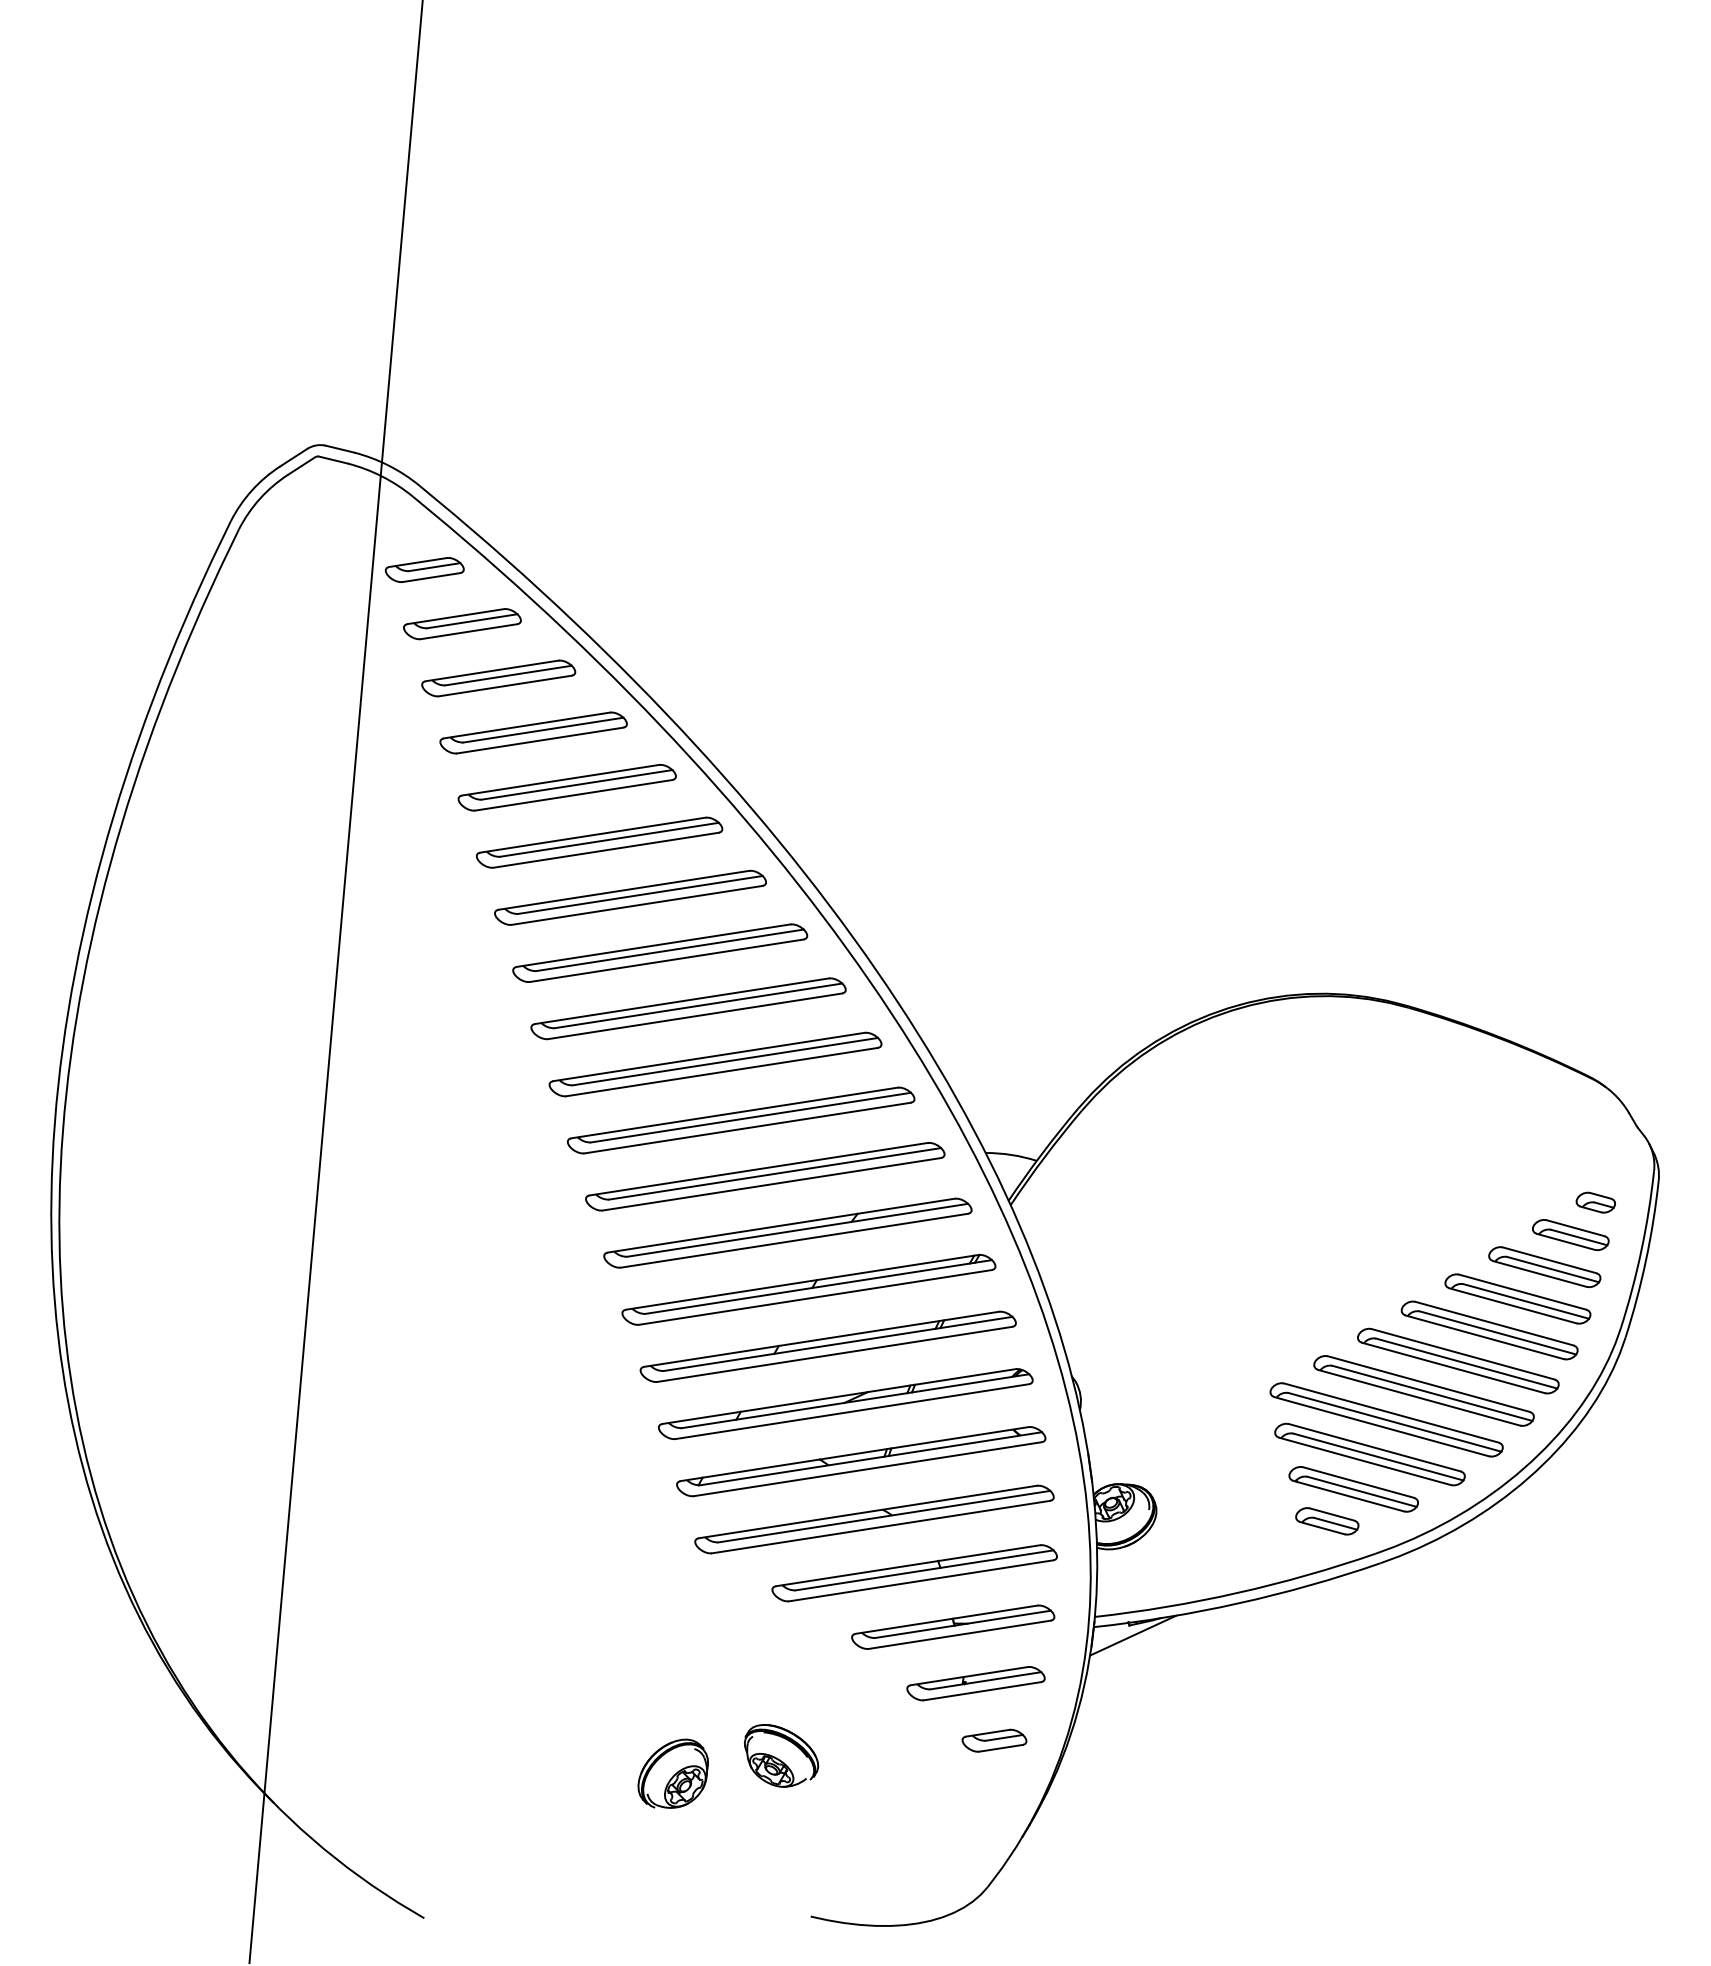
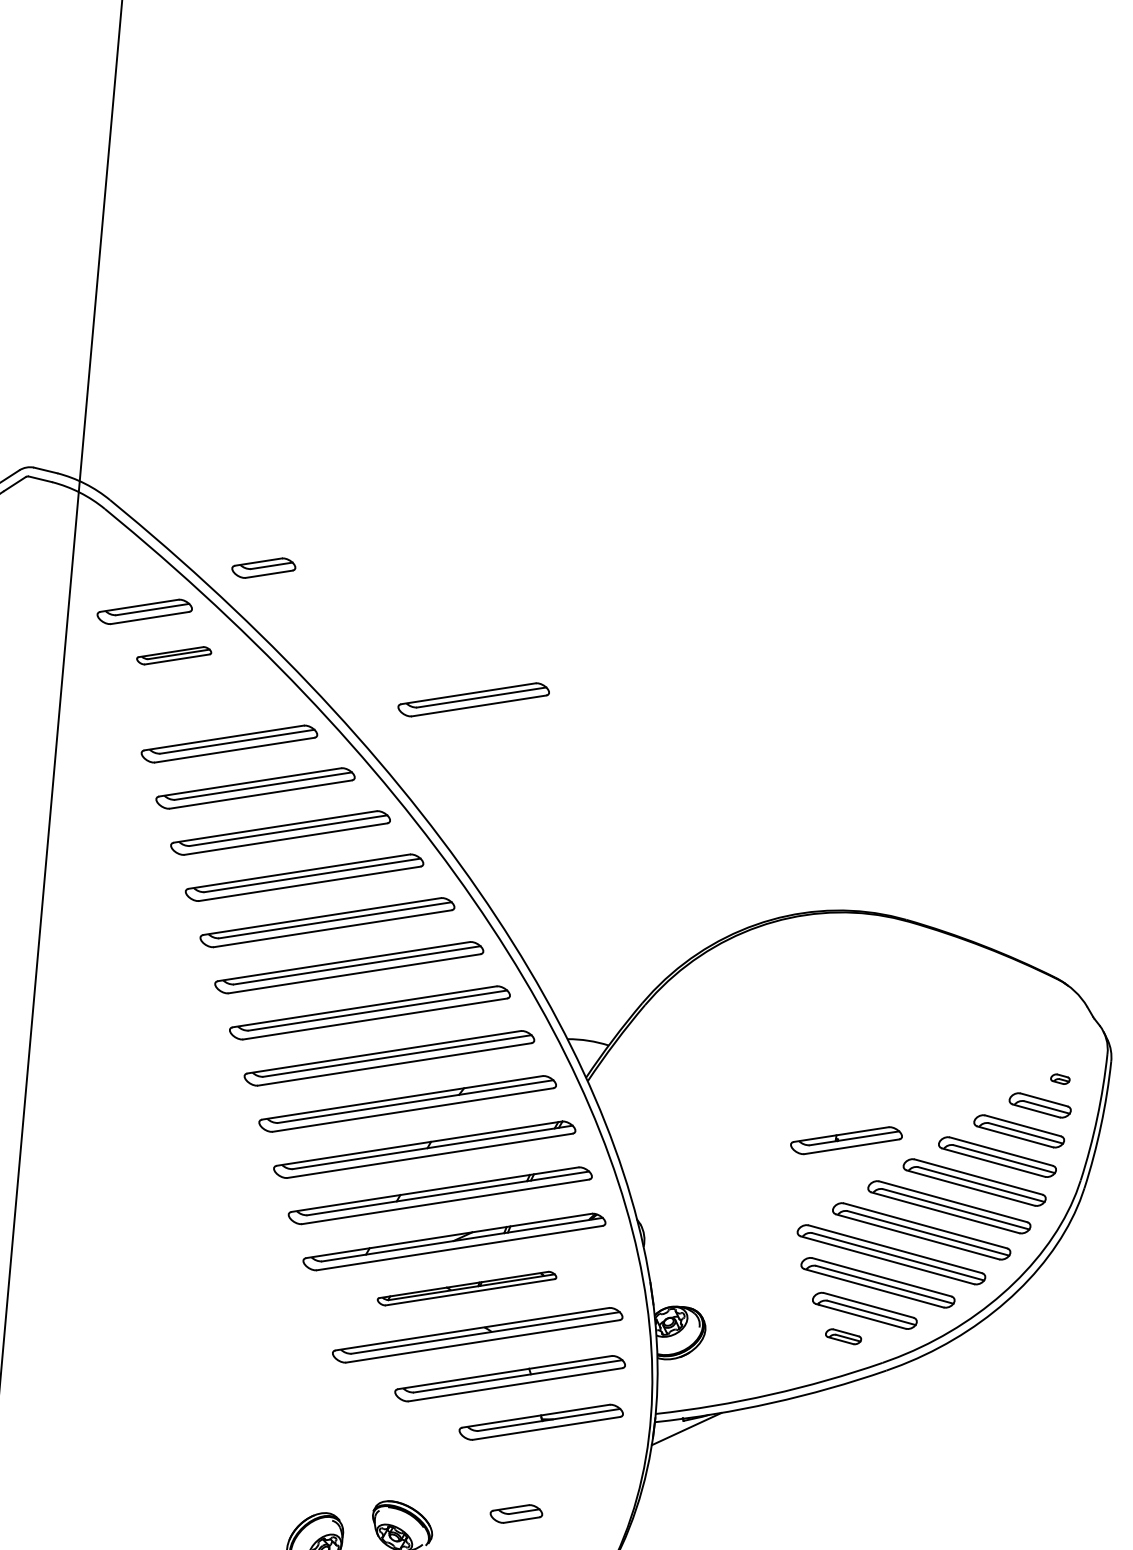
part: (424, 570) -> (263, 568), moved
part: (498, 678) -> (173, 655), size x0.6
part: (533, 732) -> (473, 699), moved
part: (1595, 1202) -> (1060, 1079), size x0.6
part: (861, 1461) -> (467, 1288), size x0.6
part: (1327, 1521) -> (843, 1336), size x0.7
part: (975, 1683) -> (846, 1140), moved
part: (994, 1740) -> (516, 1513), moved

